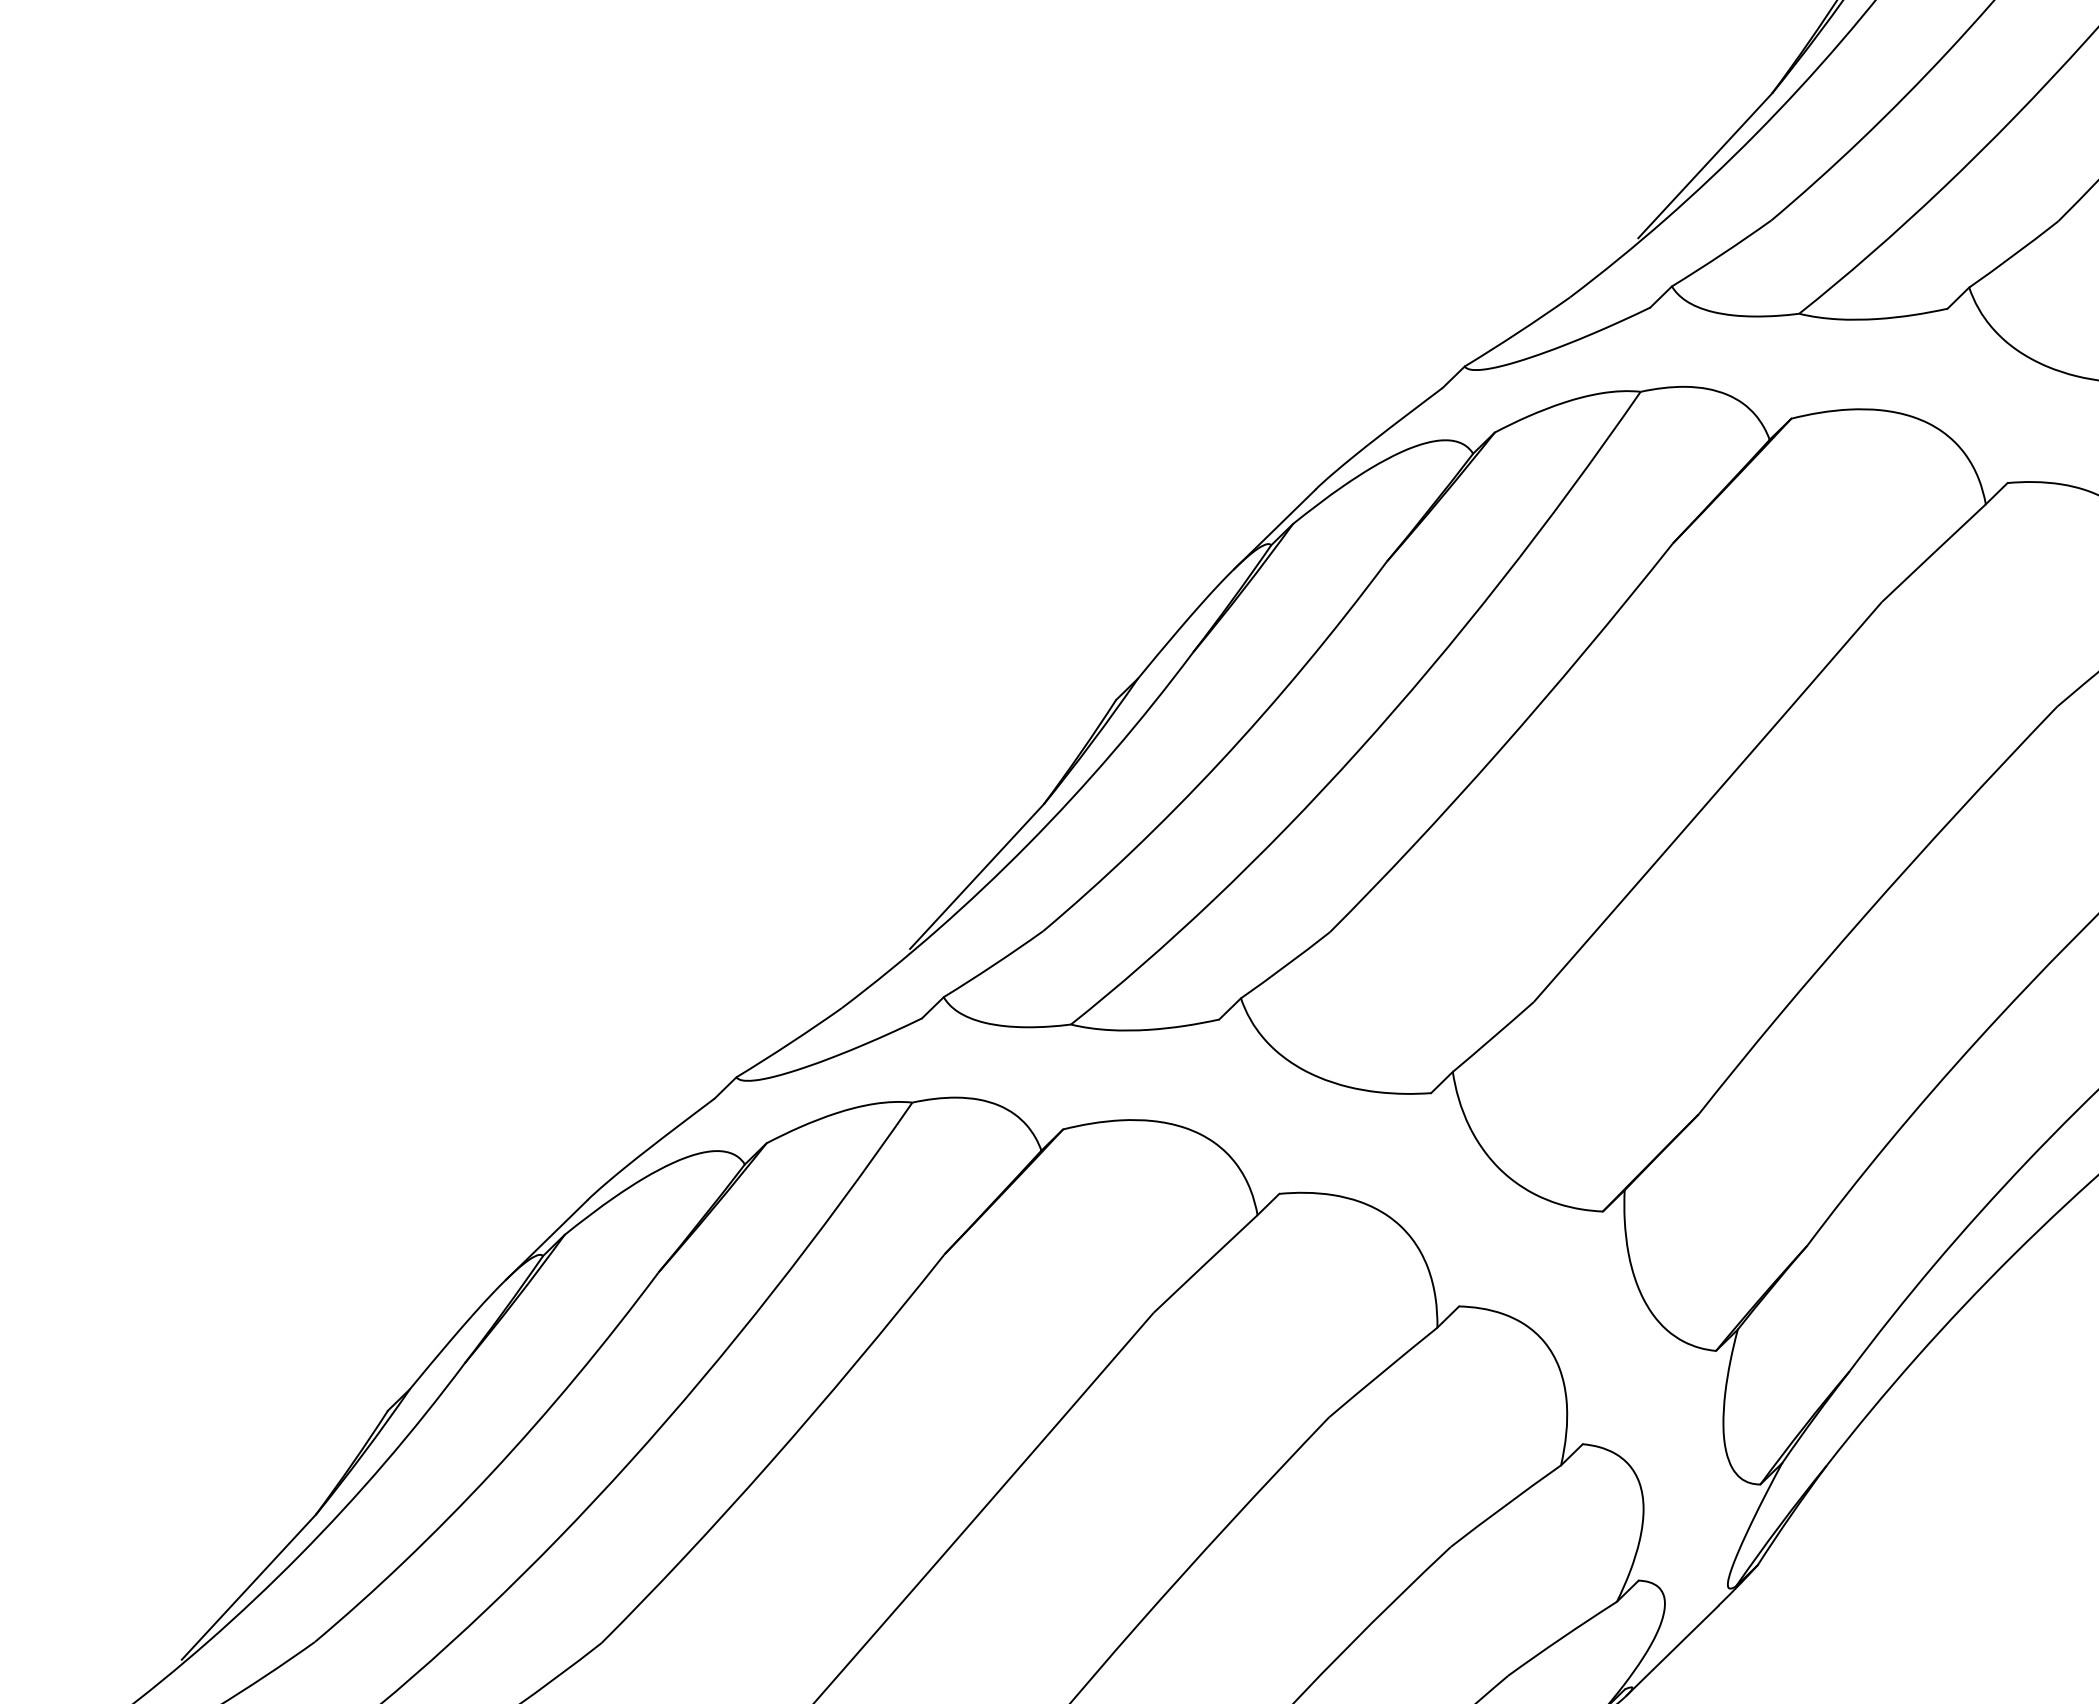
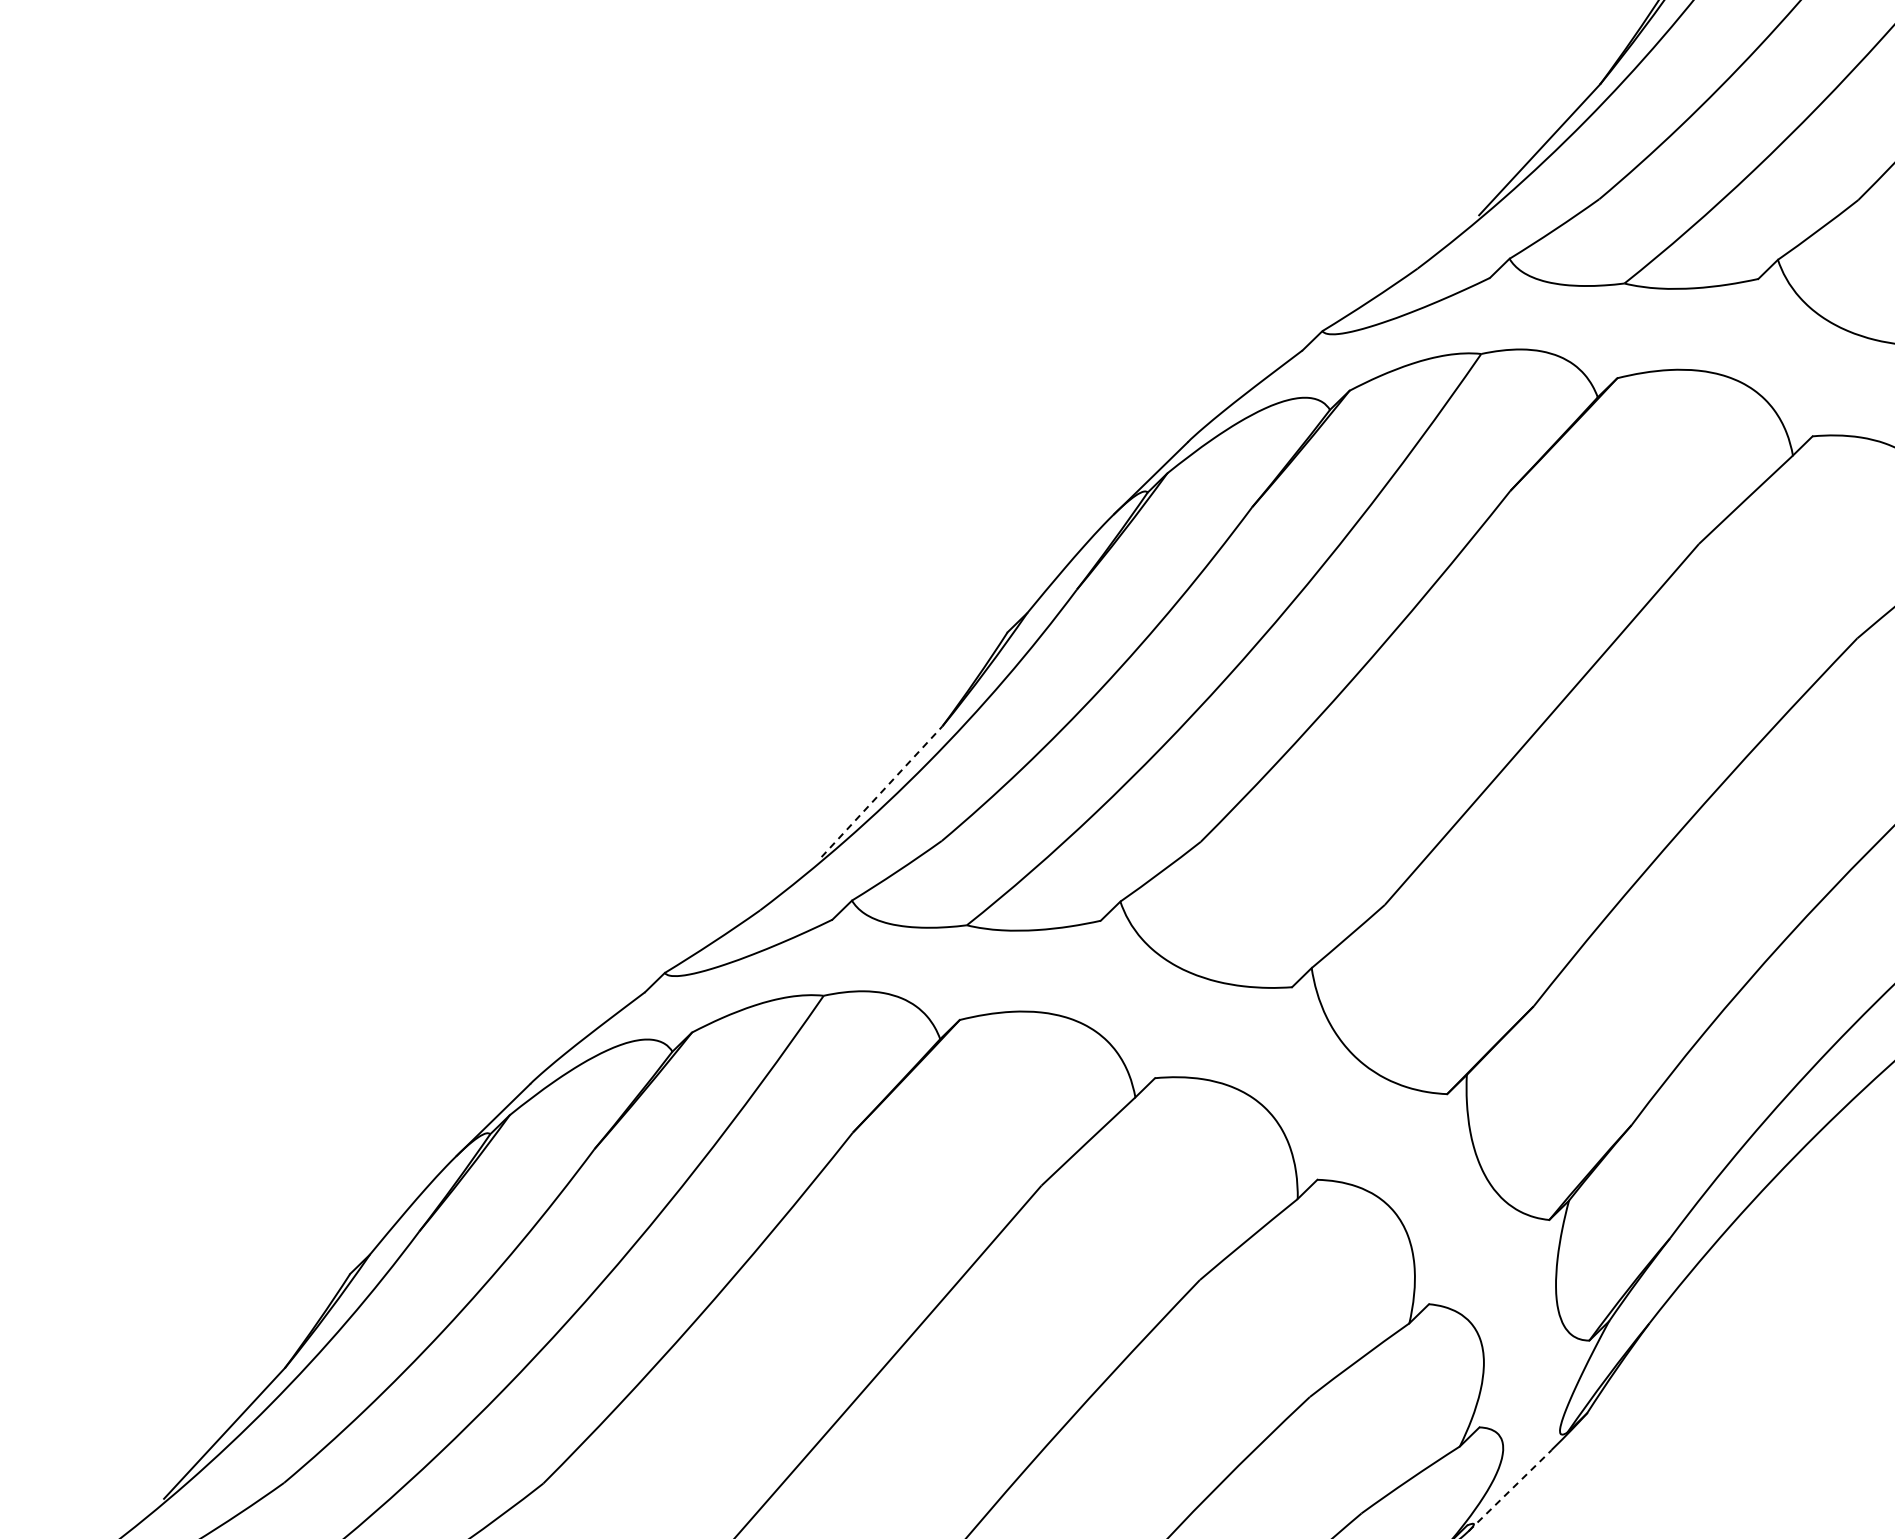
line: (977, 876) -> (882, 791), solid -> dashed
line: (1673, 1650) -> (1510, 1490), solid -> dashed

